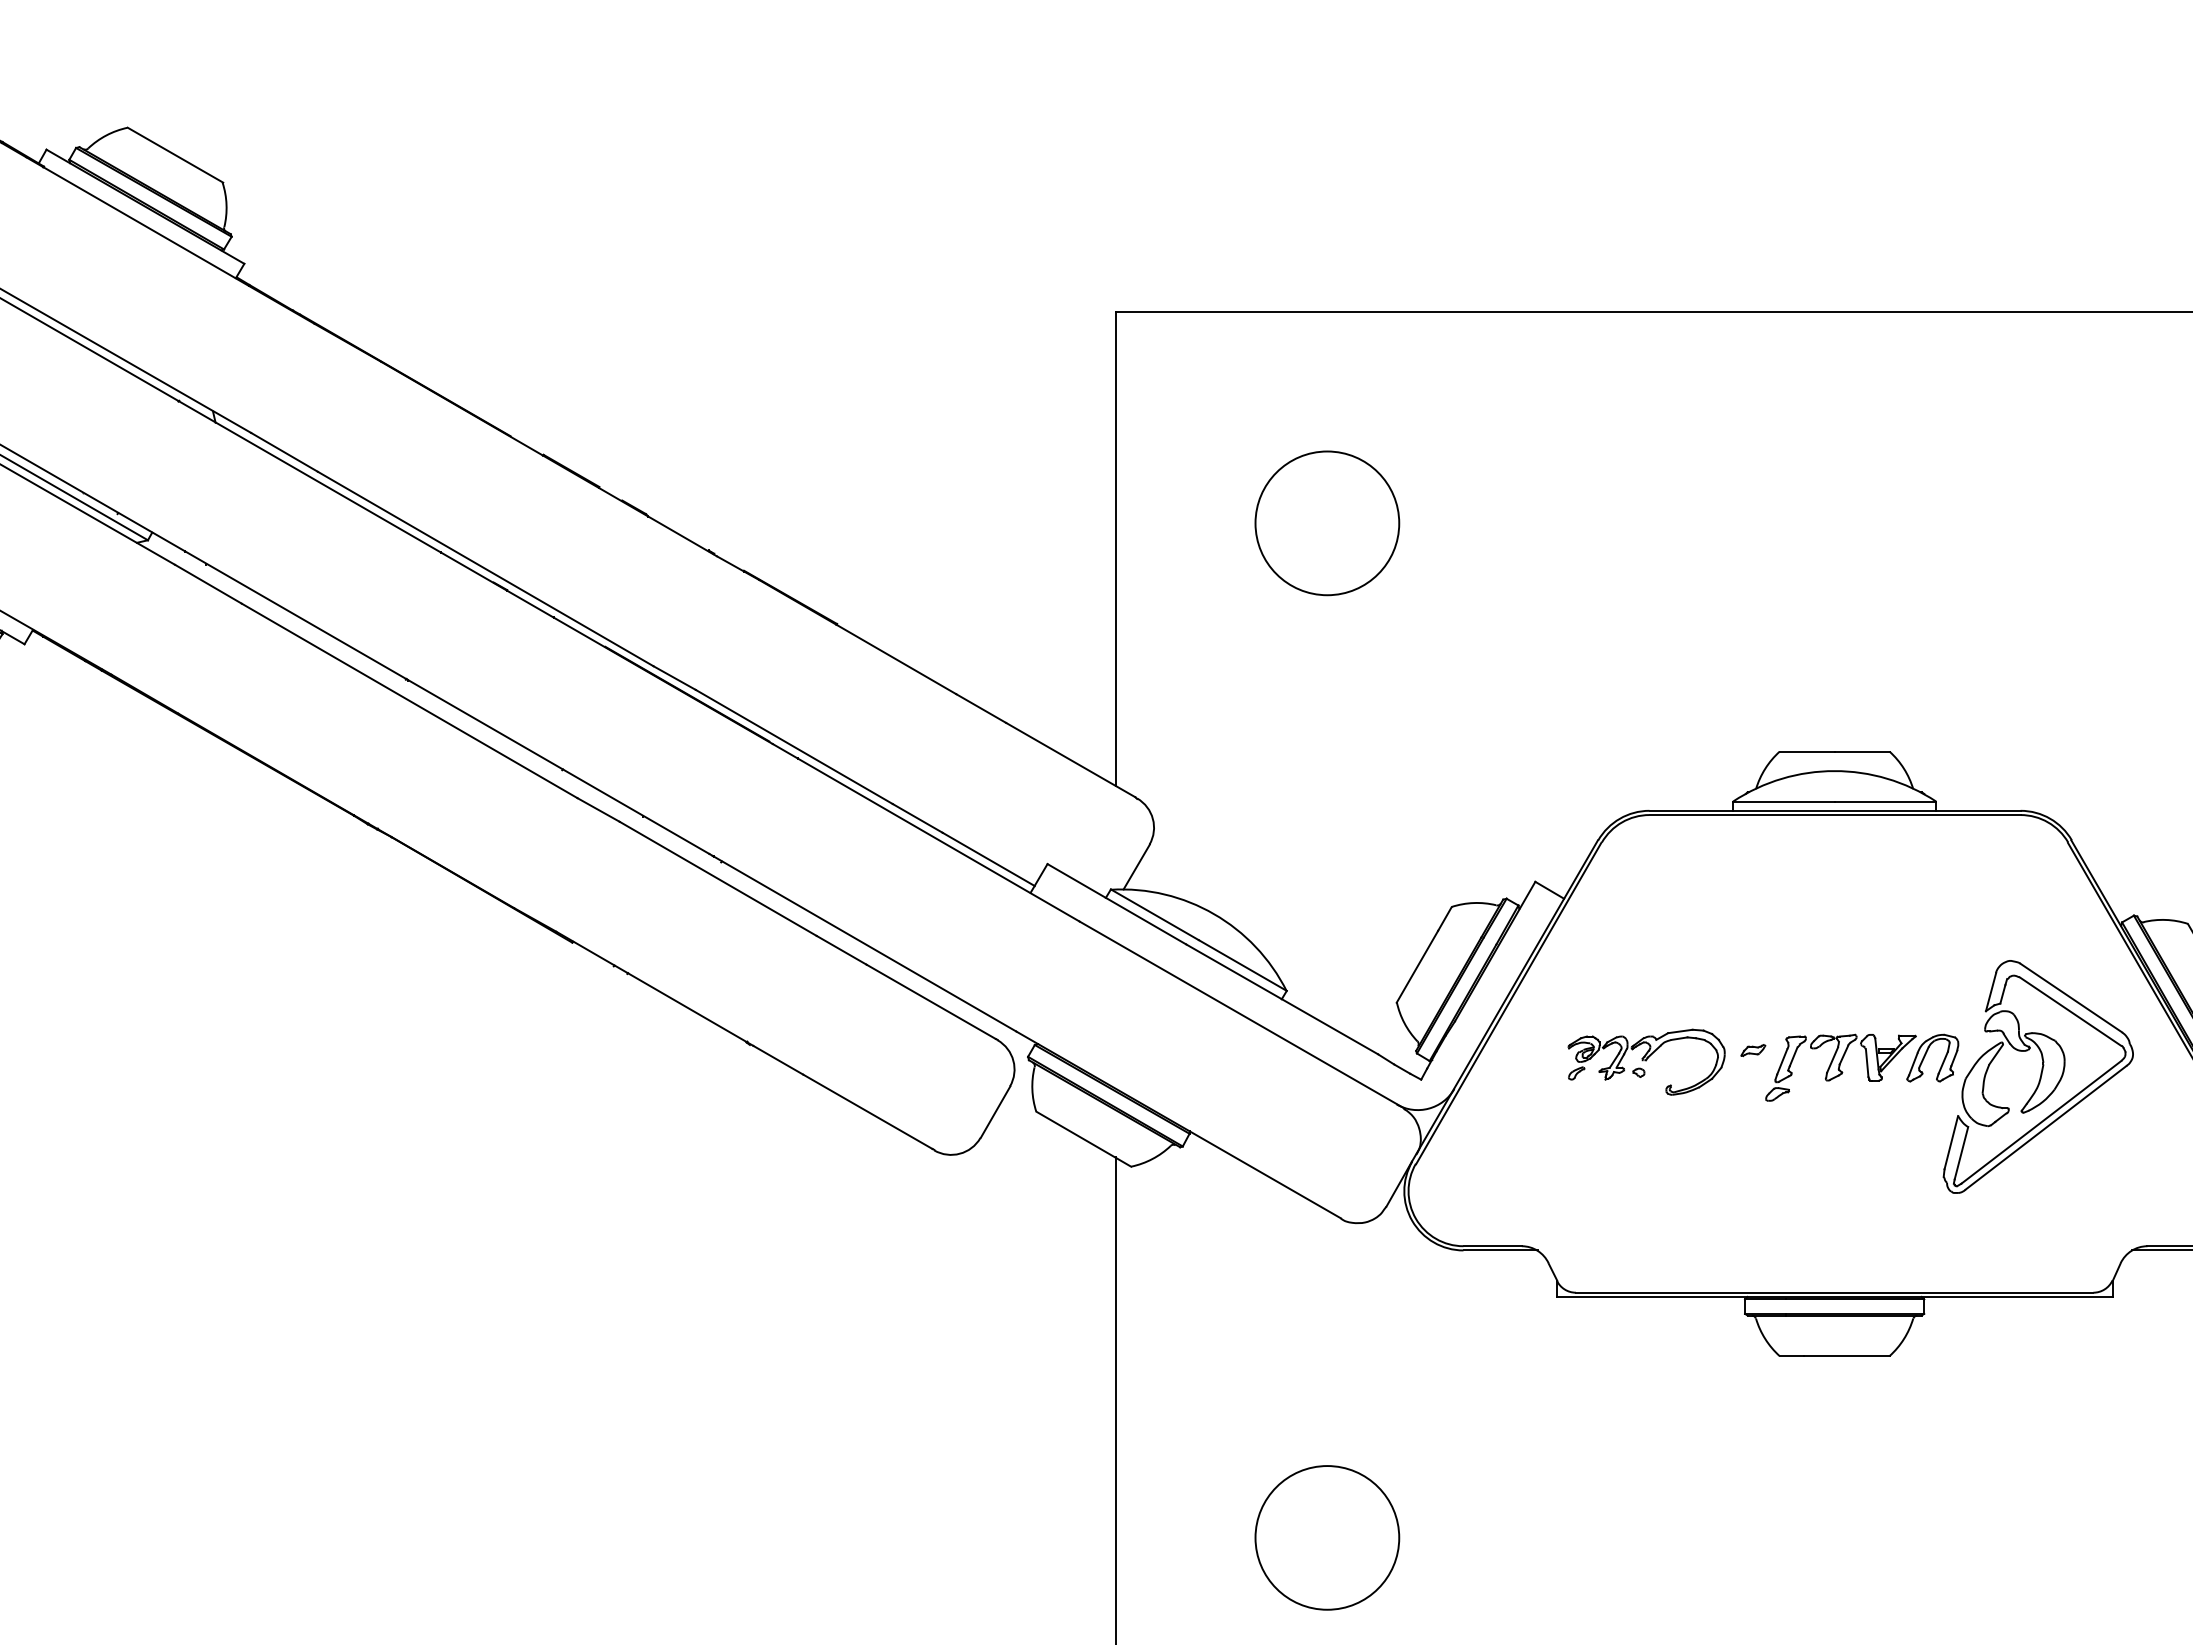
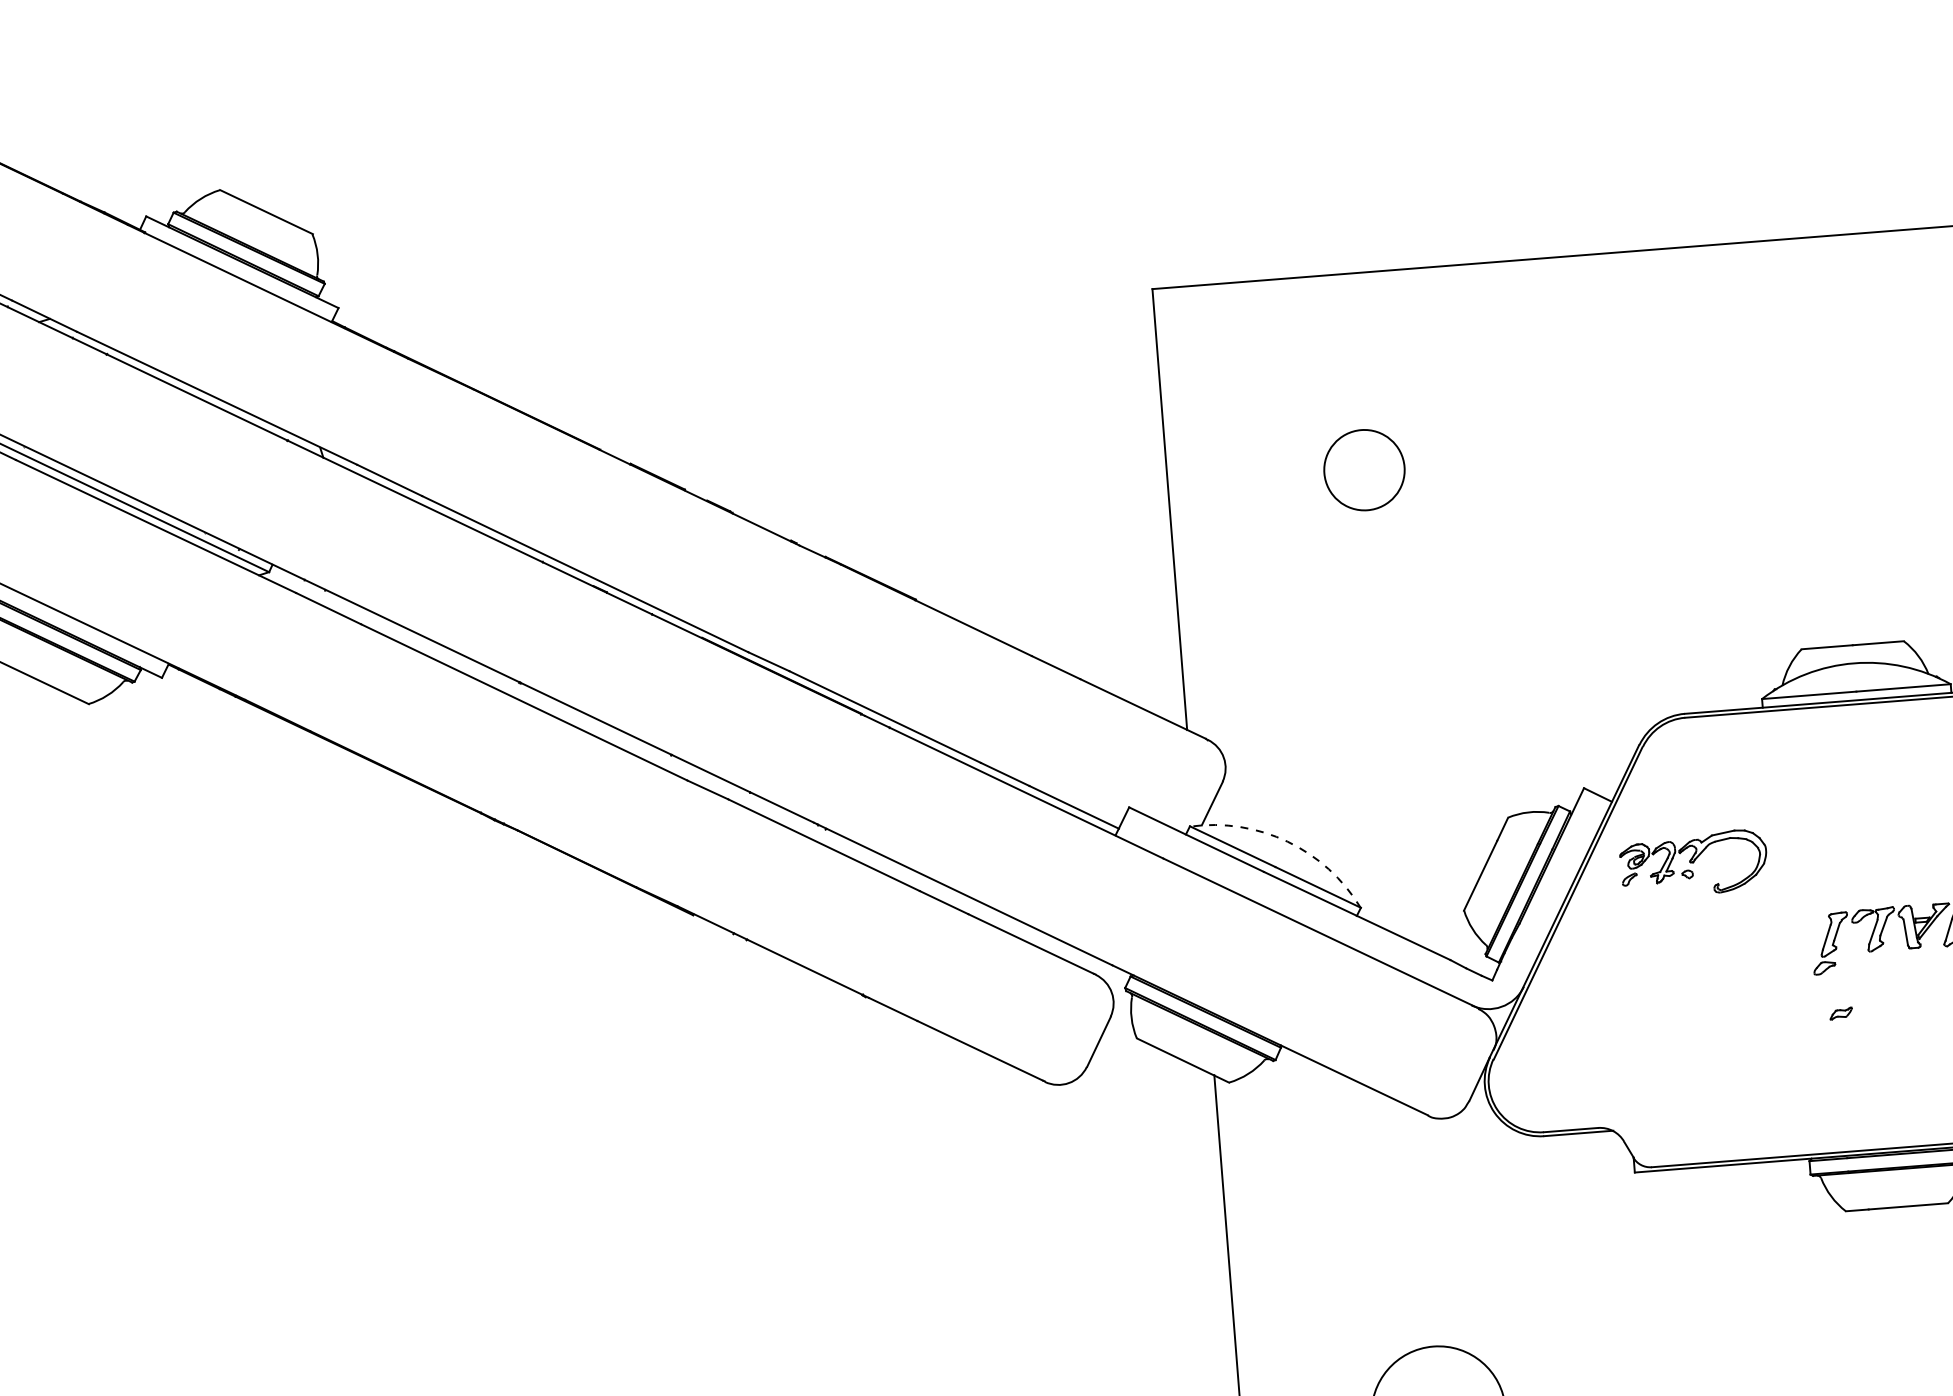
circle: (1327, 523) -> (1364, 470), size x0.6
arc: (1214, 914) -> (1288, 842), solid -> dashed
part: (1753, 1050) -> (1841, 1013), moved
part: (1646, 1061) -> (1693, 863), moved

